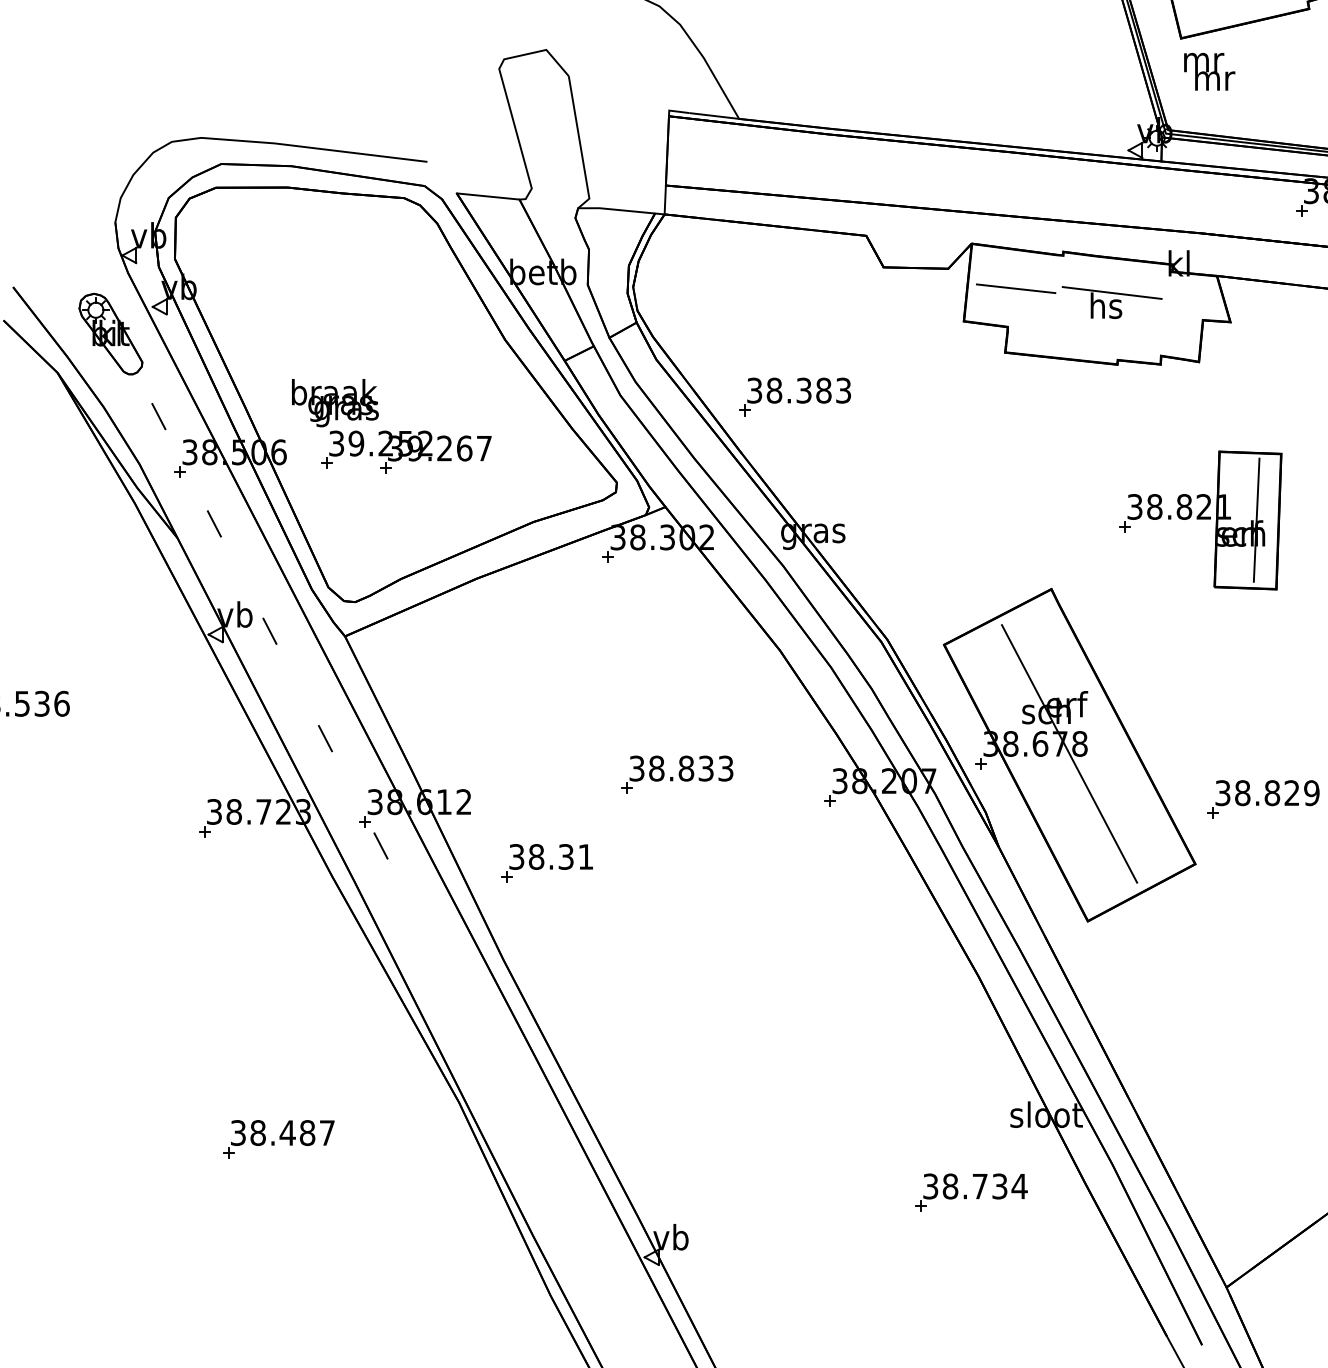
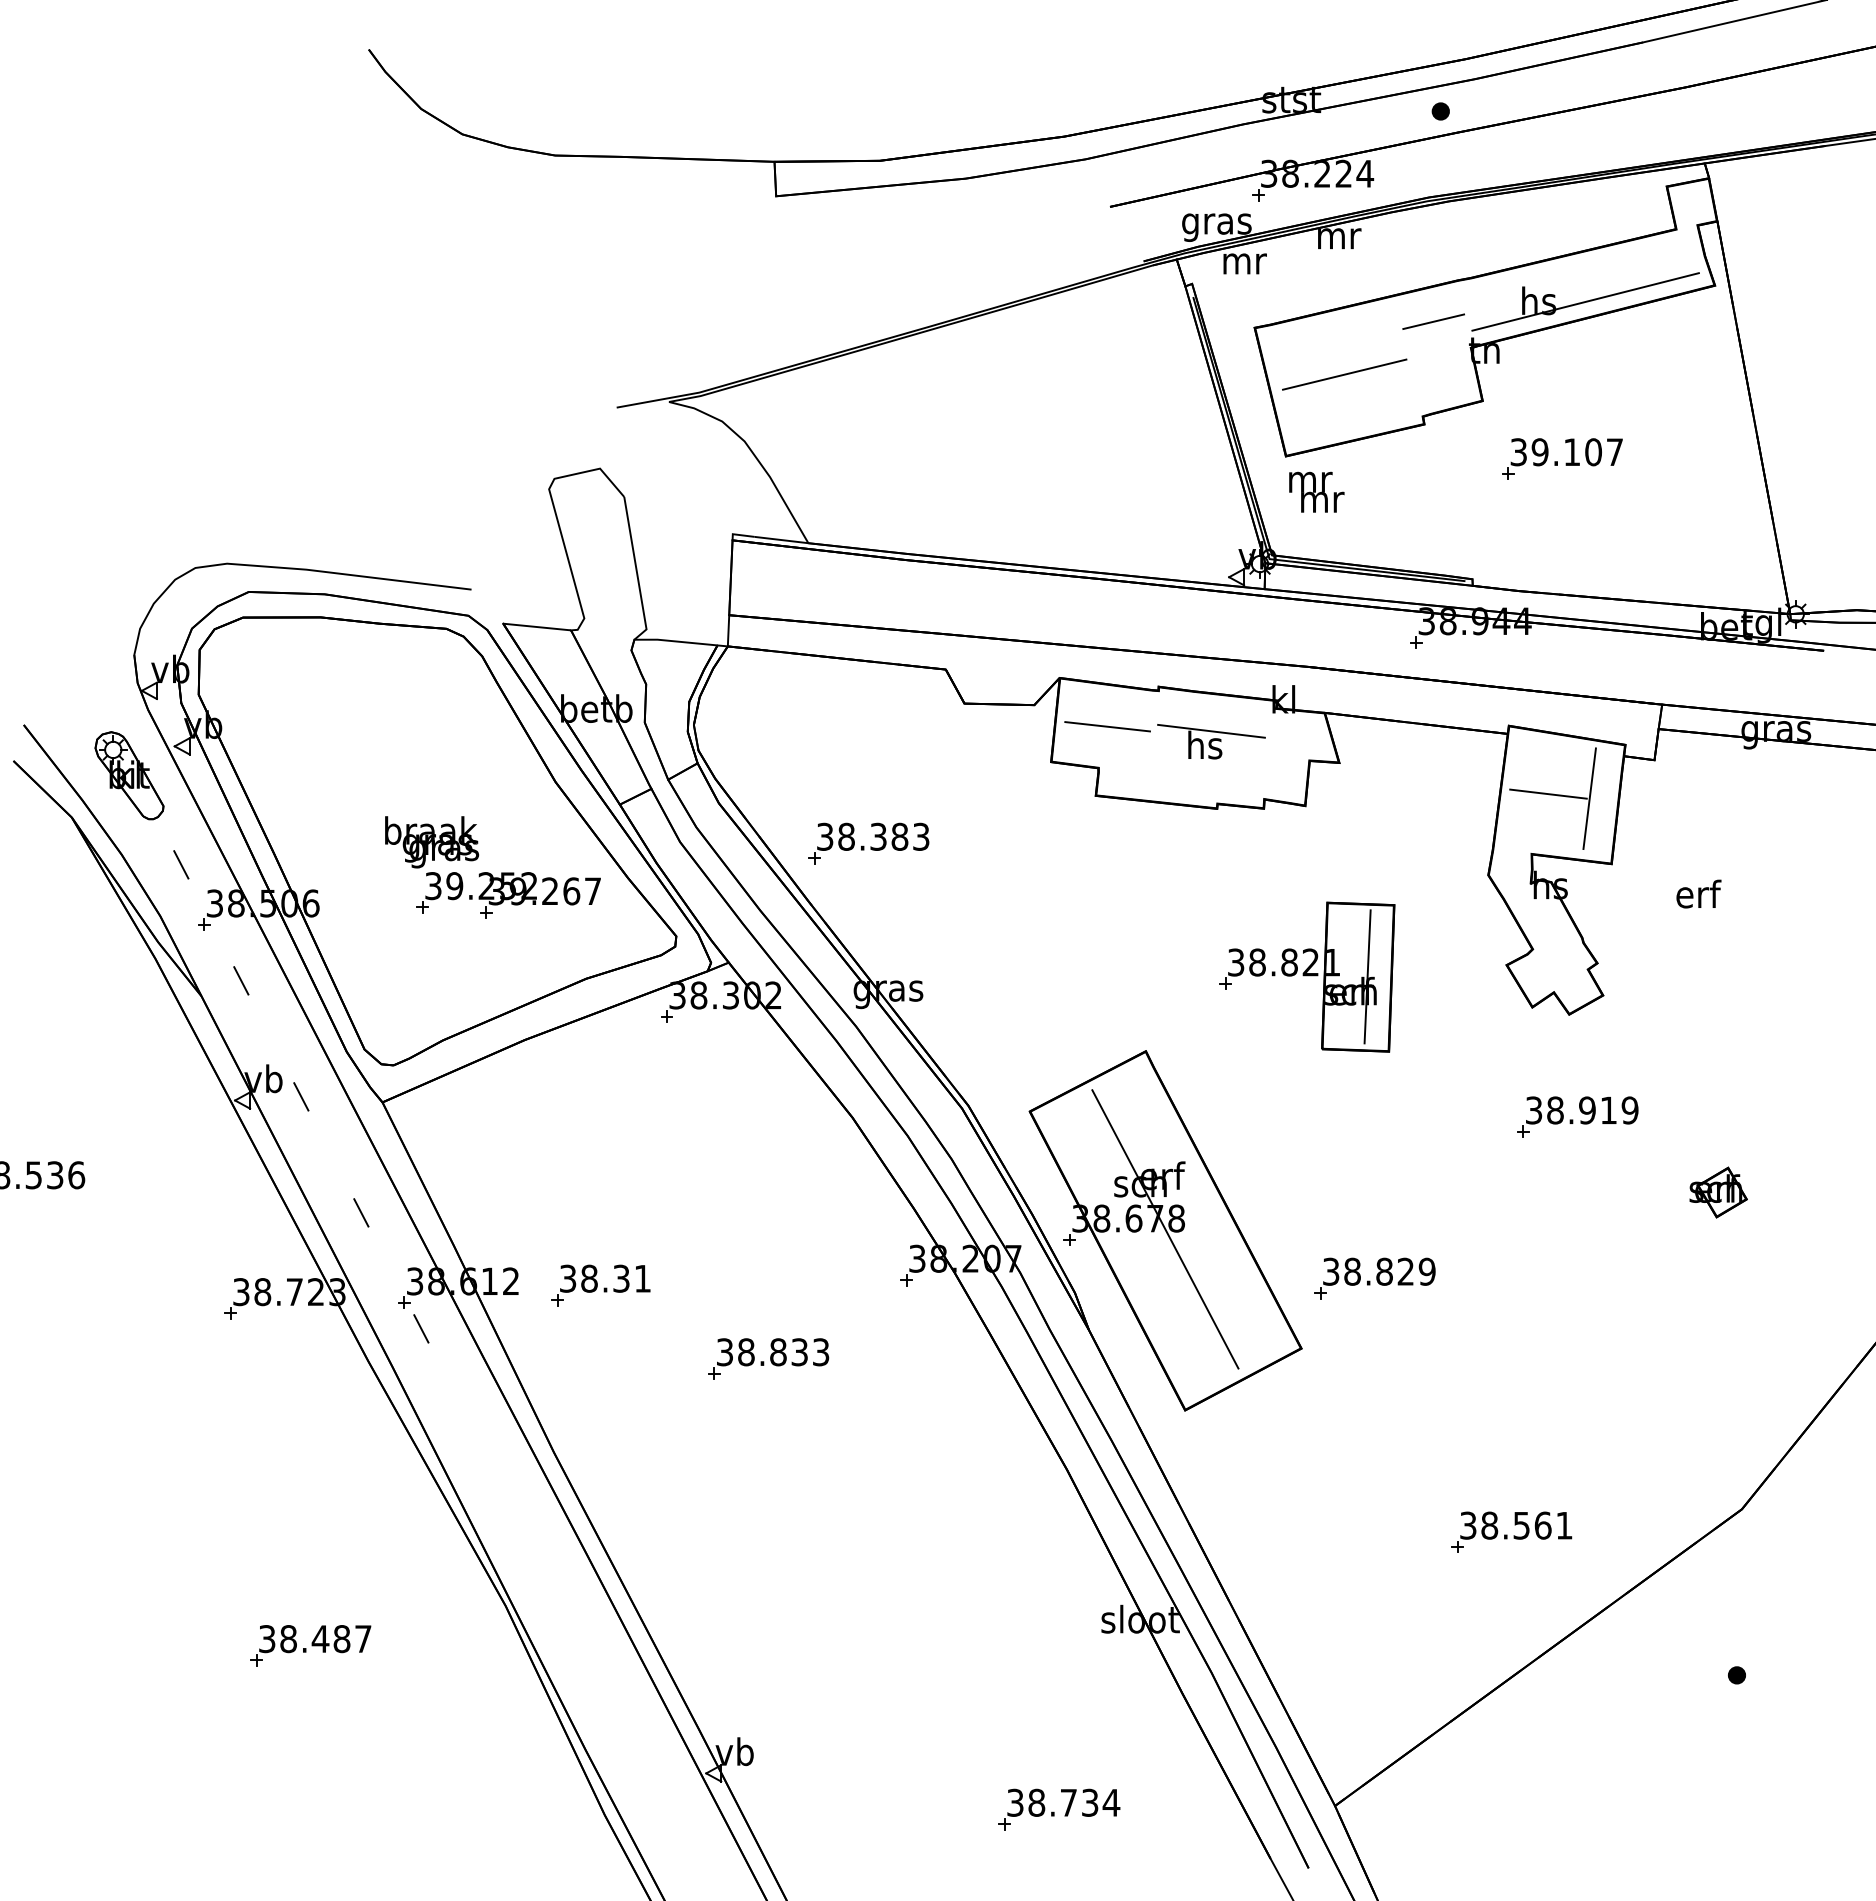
part: (391, 426) -> (492, 867), moved
part: (677, 774) -> (768, 1358), moved
part: (546, 863) -> (600, 1285), moved
part: (971, 1192) -> (1059, 1809), moved

